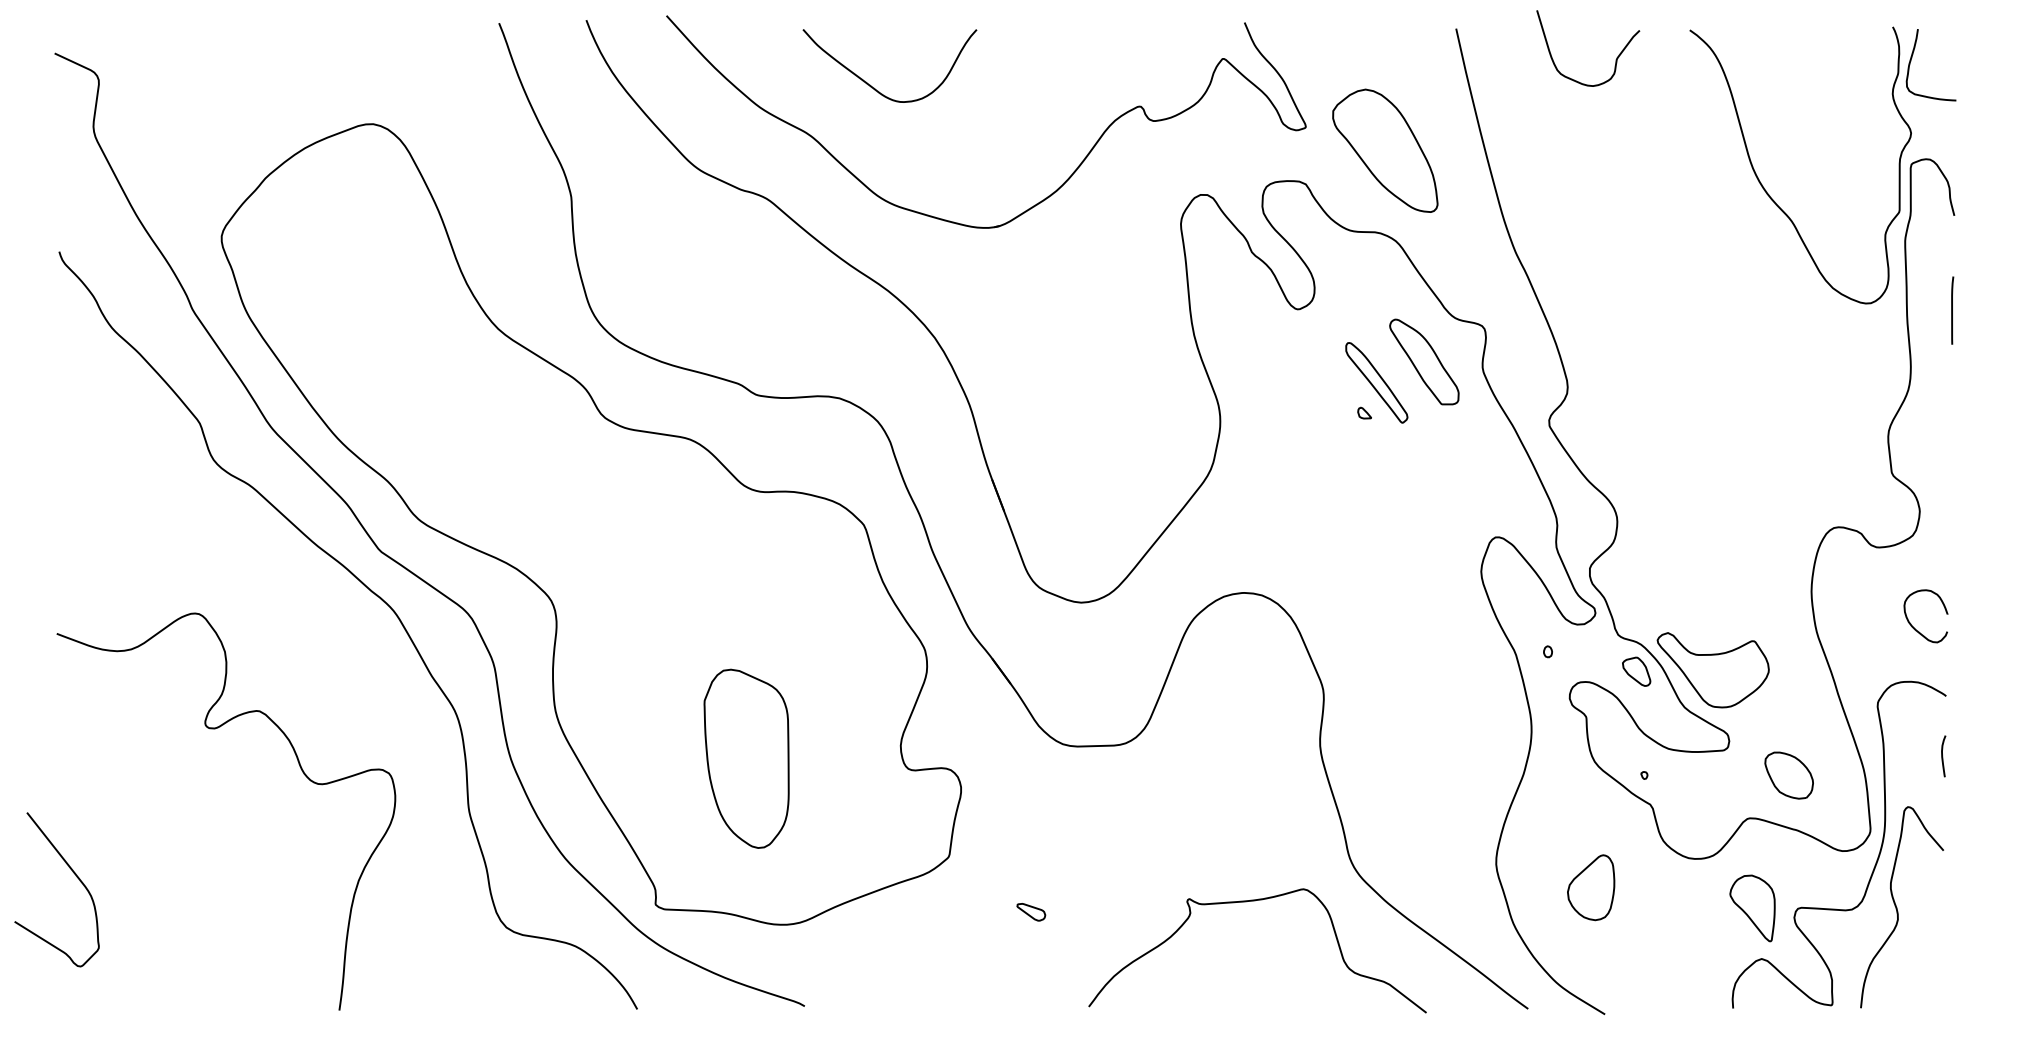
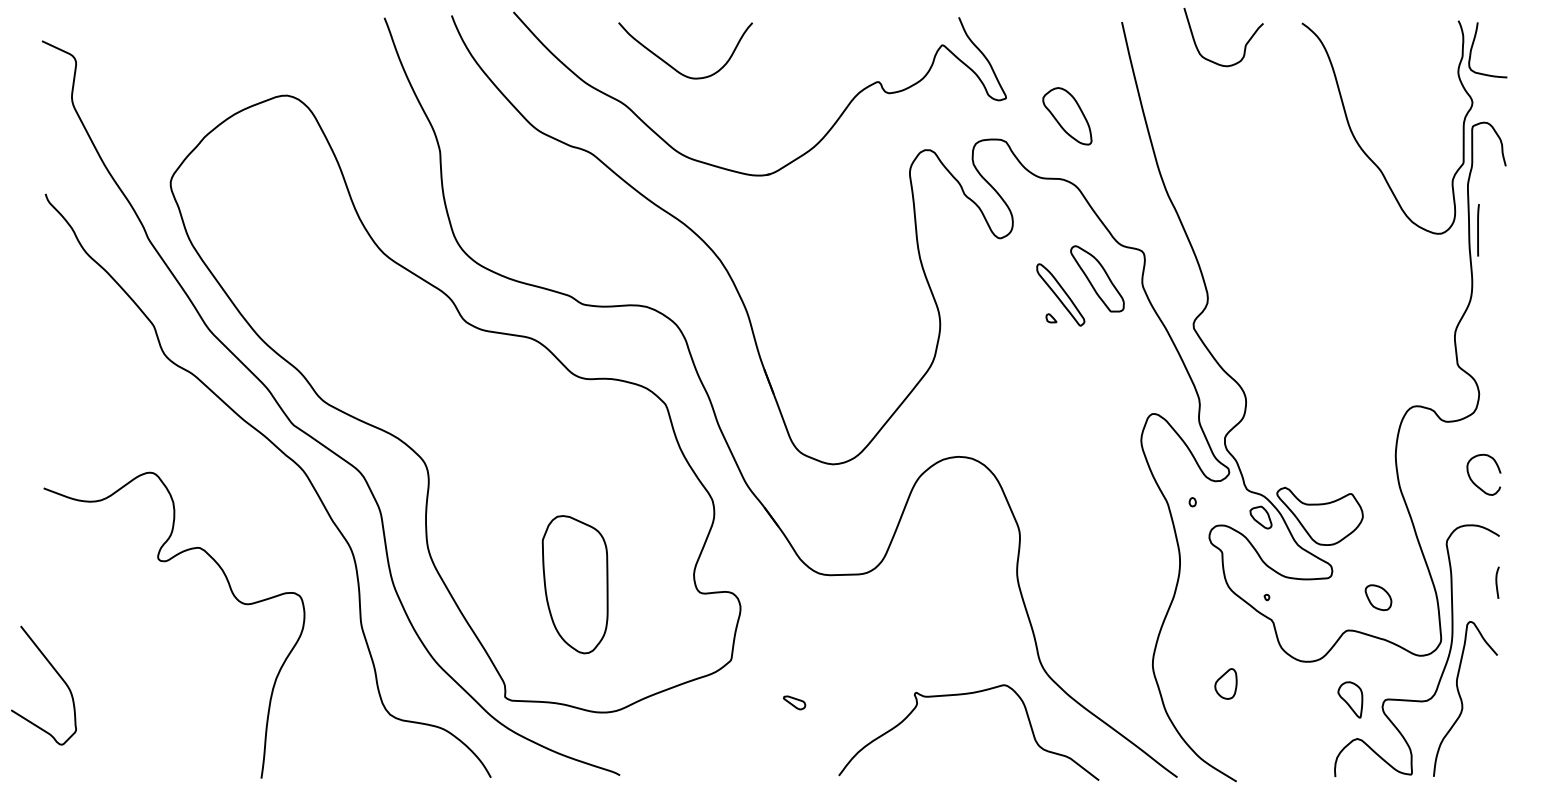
part: (1385, 151) -> (1067, 116), size x0.6
line: (1952, 310) -> (1478, 230), moved
part: (1789, 775) -> (1378, 597), size x0.7
part: (1590, 887) -> (1225, 683), size x0.6
part: (1752, 907) -> (1350, 699), size x0.7

